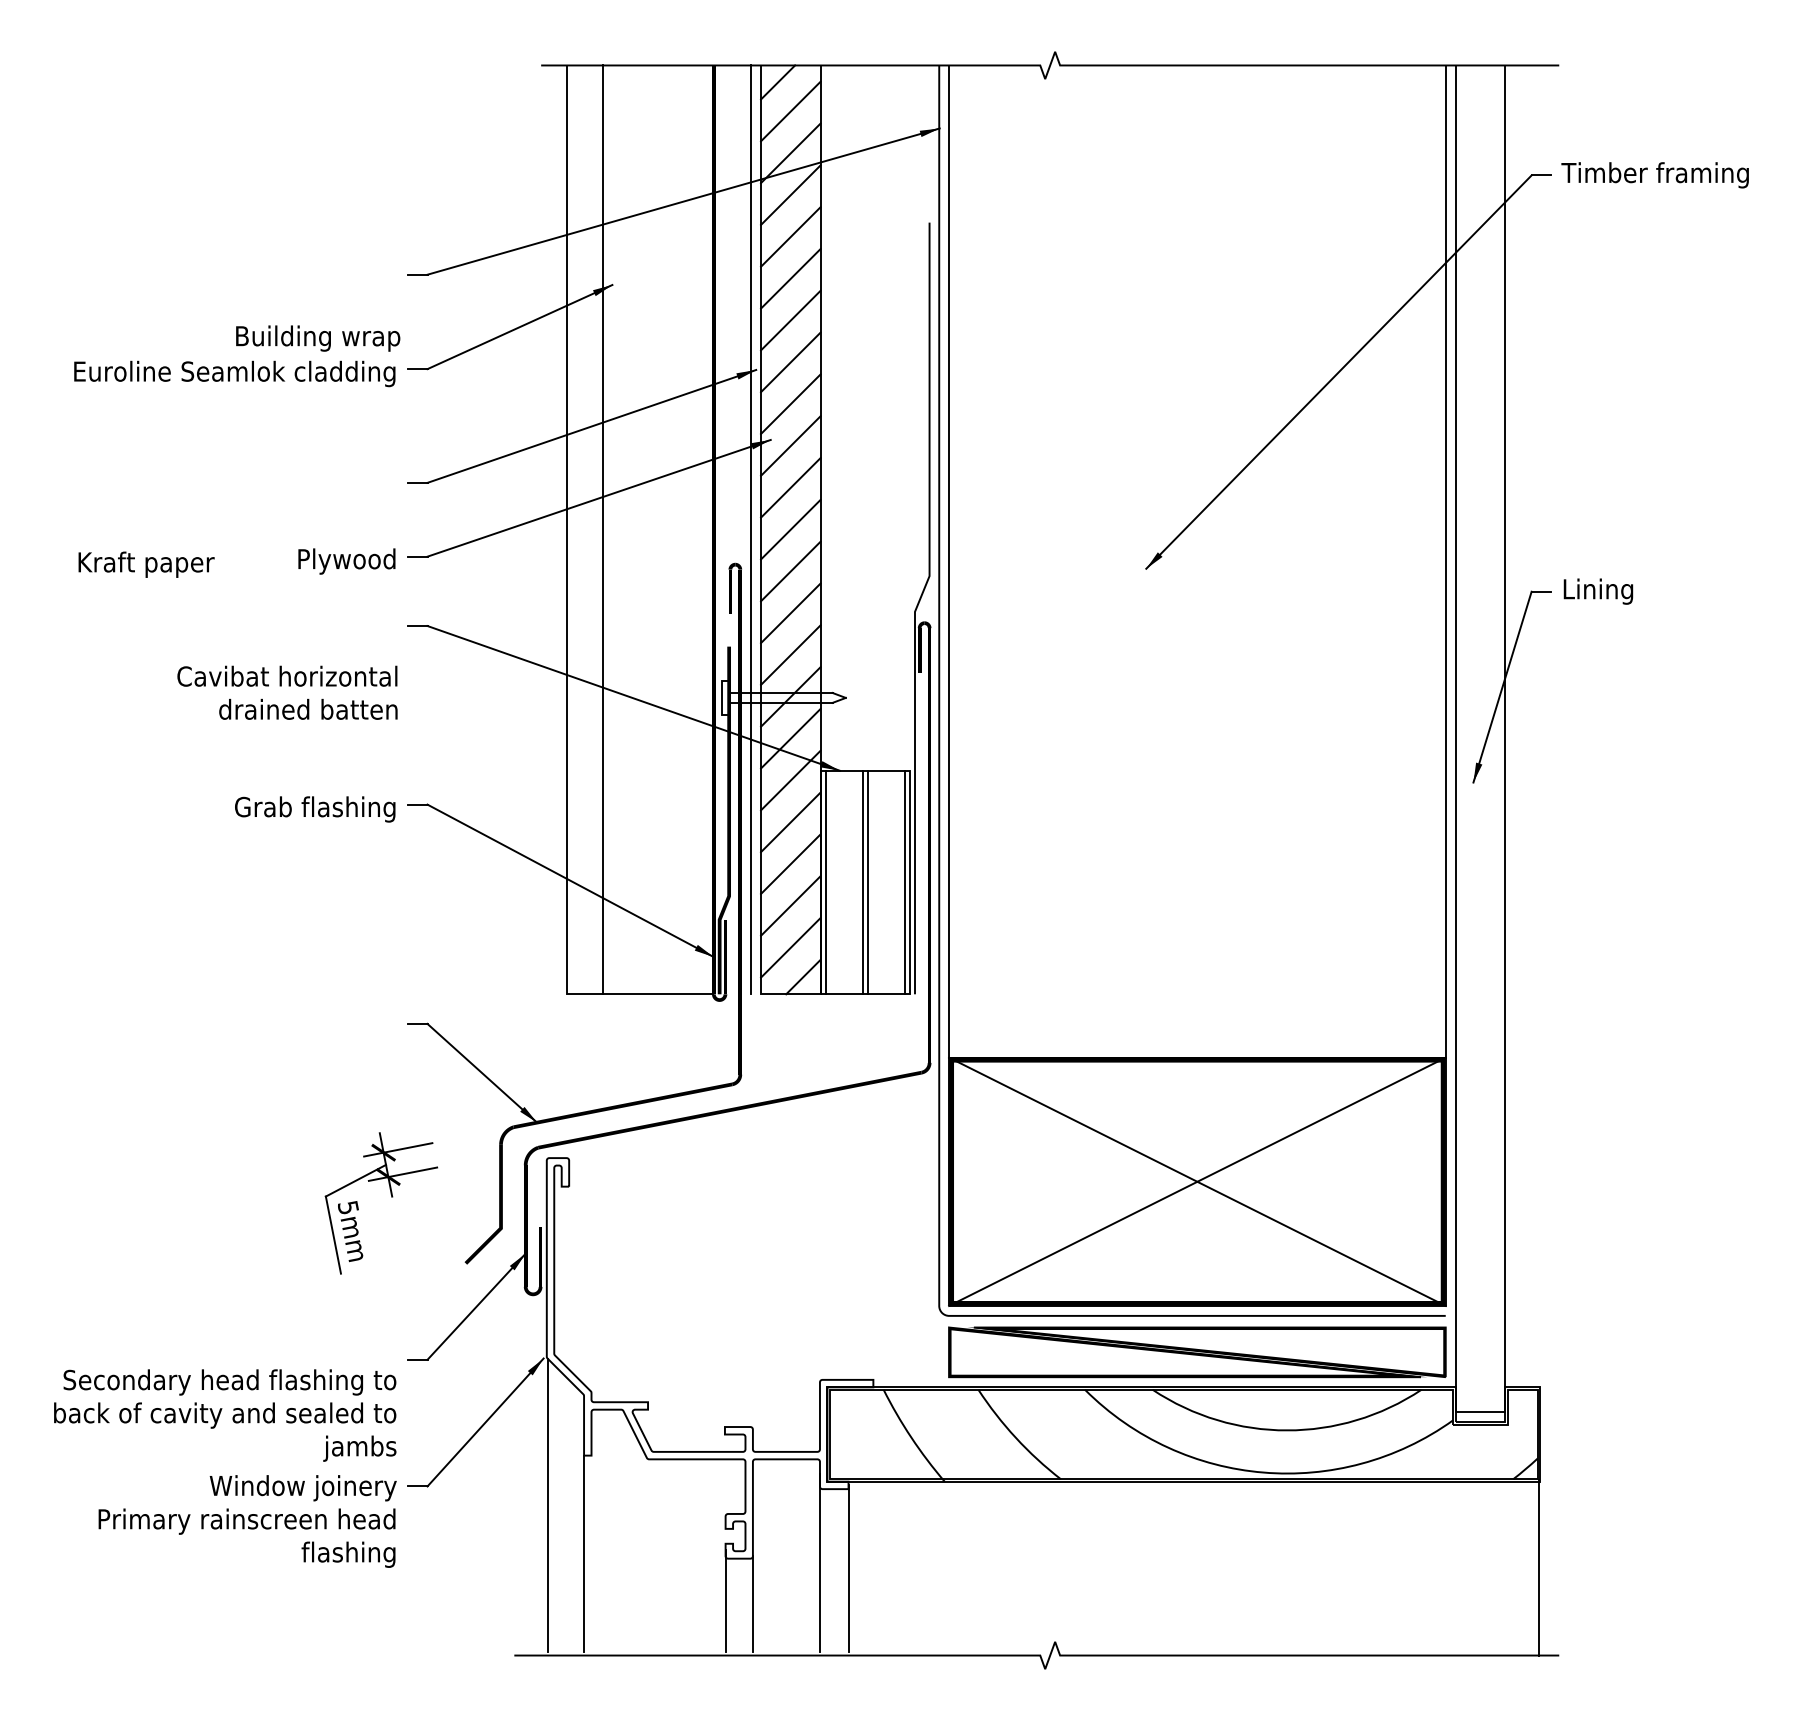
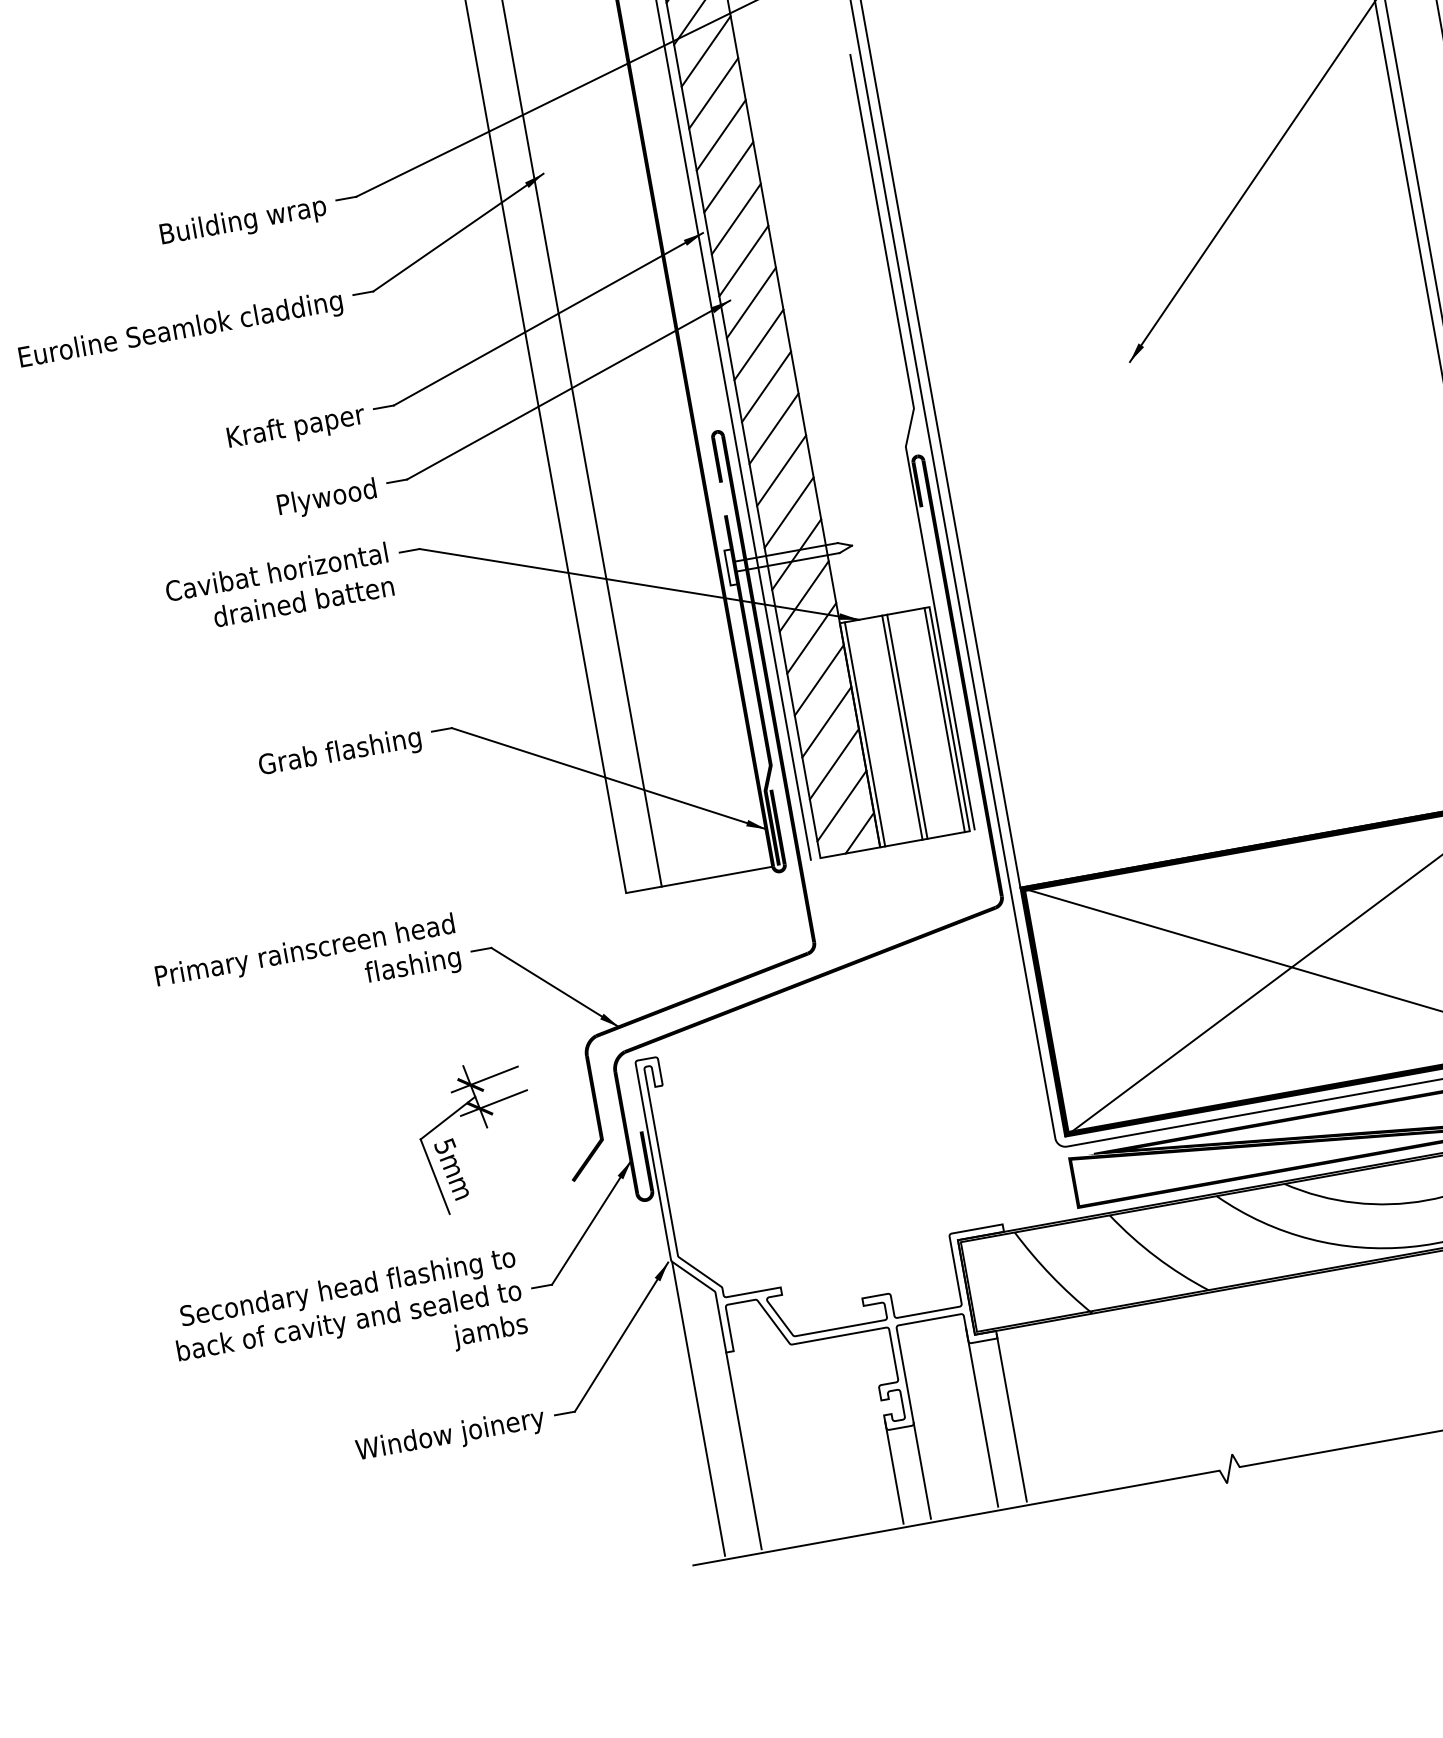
text: (318, 338) -> (243, 222), moved
text: (146, 564) -> (296, 427), moved
text: (287, 692) -> (279, 588), moved
text: (225, 1415) -> (349, 1322), moved
text: (246, 1537) -> (307, 968), moved

